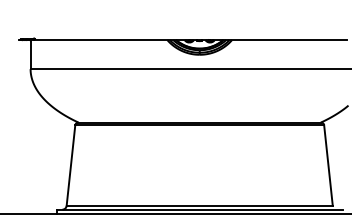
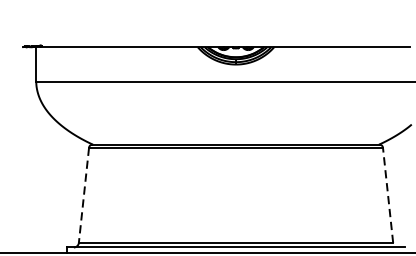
line: (70, 165) -> (83, 195), solid -> dashed
line: (328, 165) -> (388, 195), solid -> dashed

